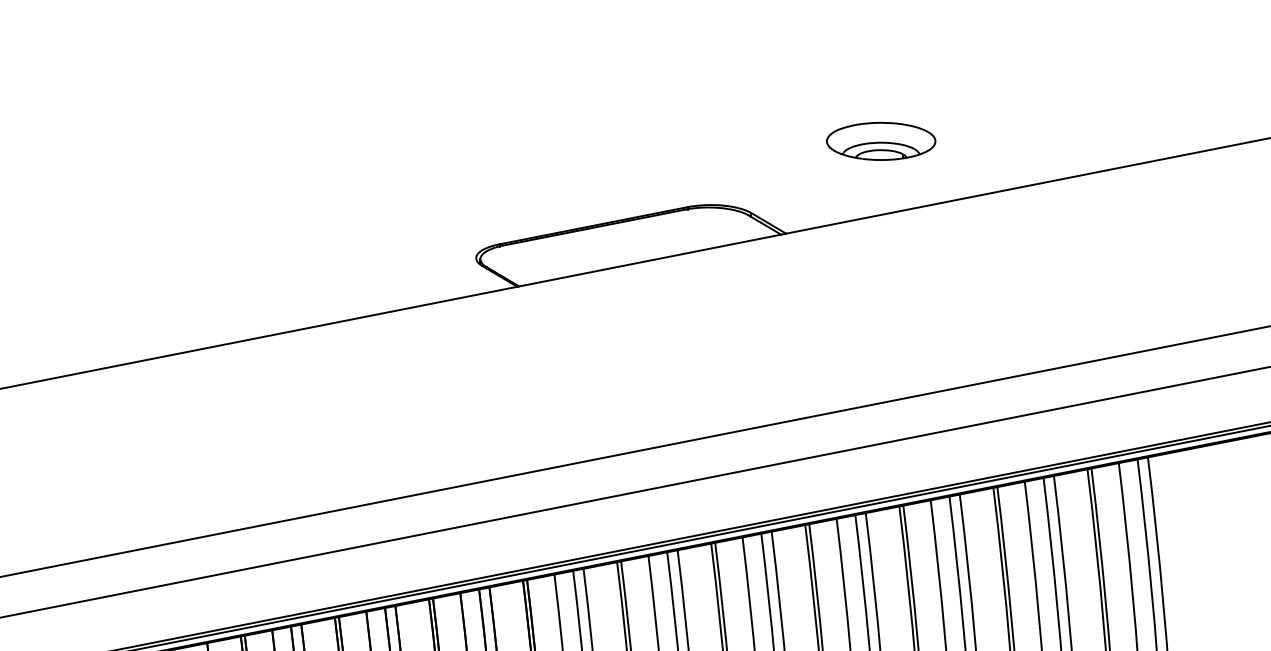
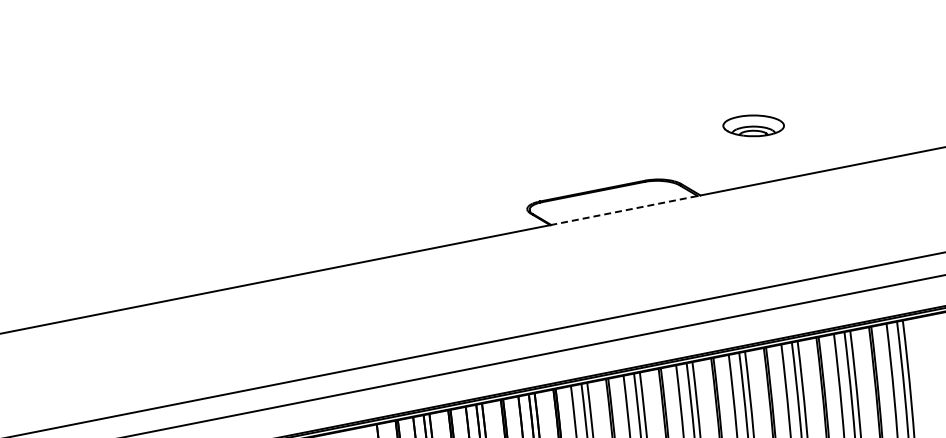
part: (880, 140) -> (753, 125), moved
line: (651, 260) -> (625, 210), solid -> dashed

